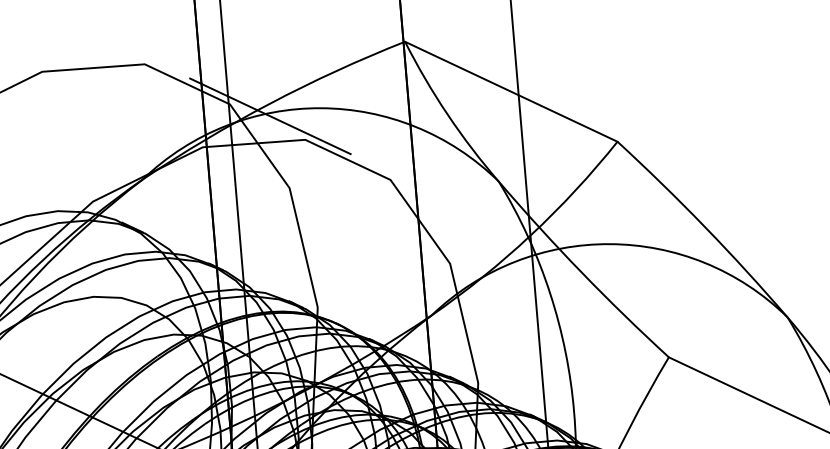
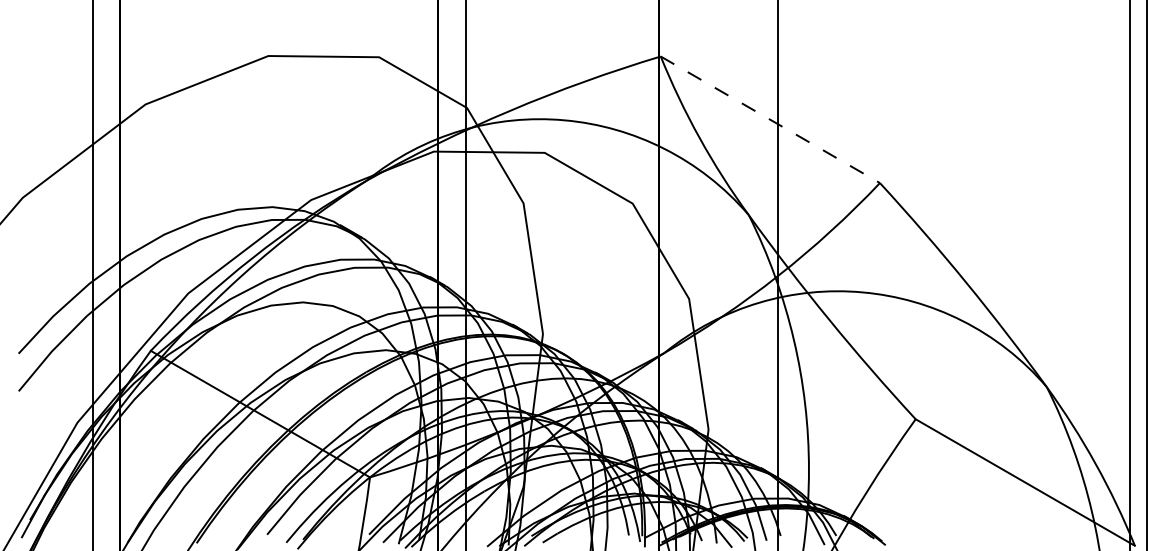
line: (511, 91) -> (770, 119), solid -> dashed
line: (270, 116) -> (509, 124), removed

